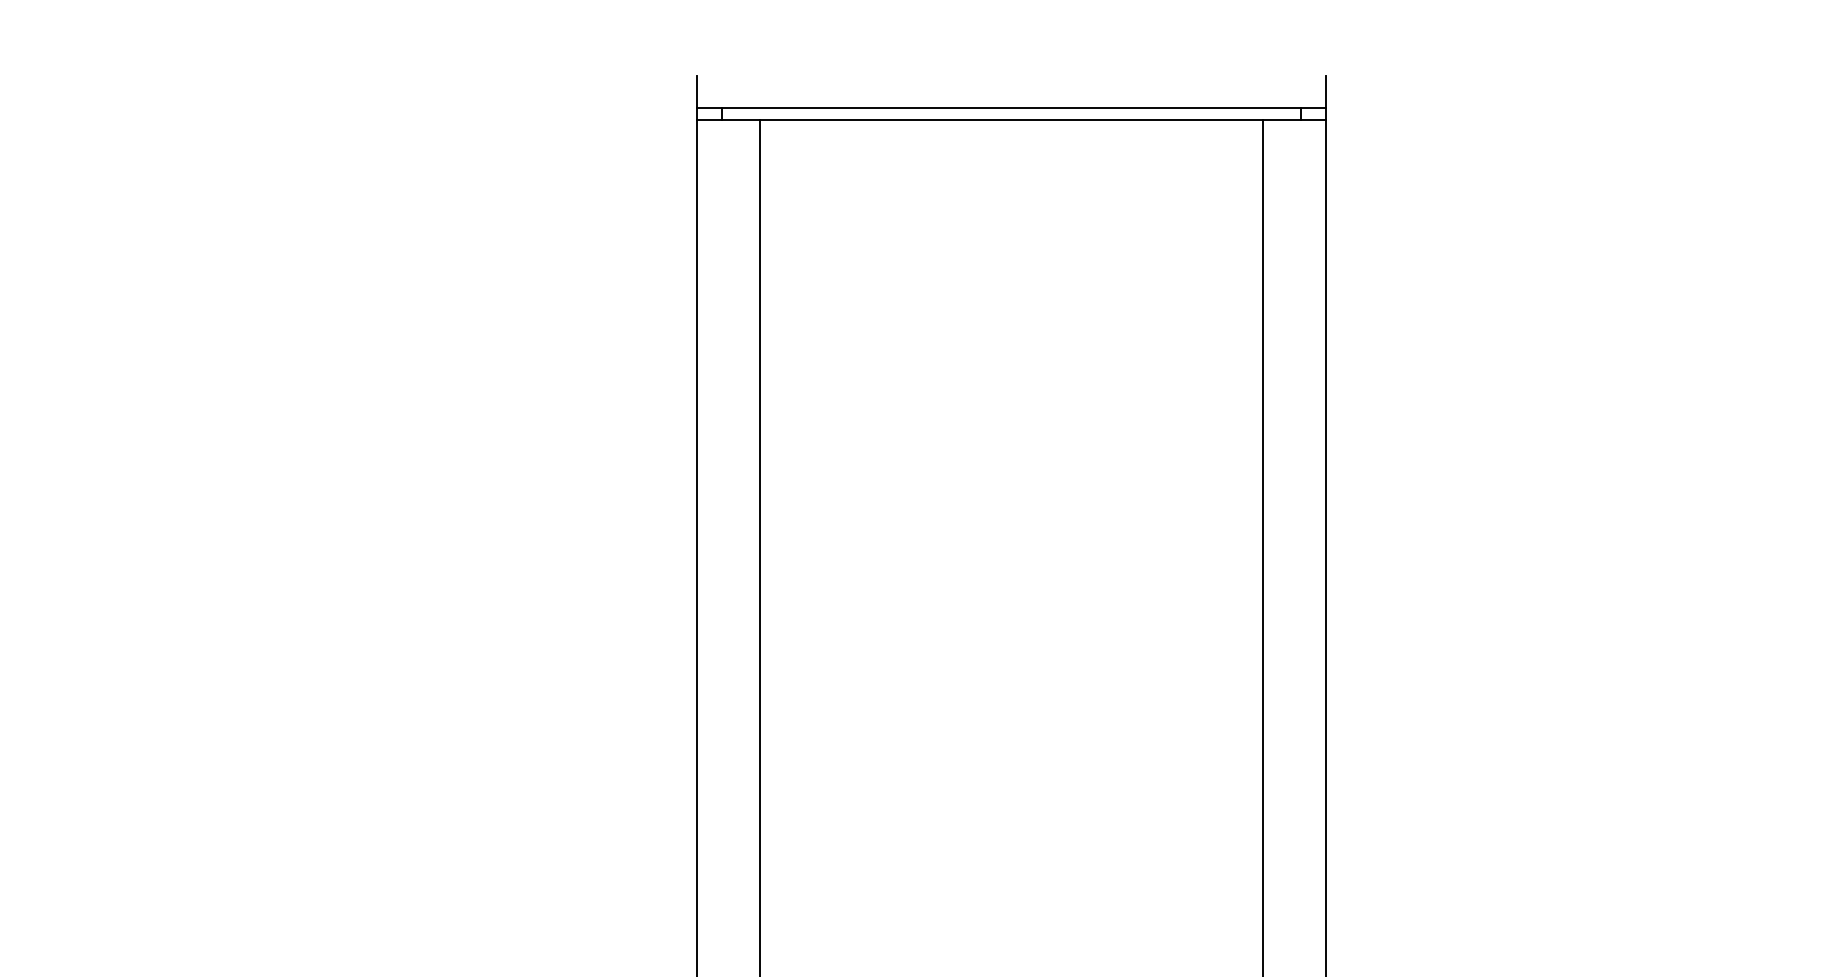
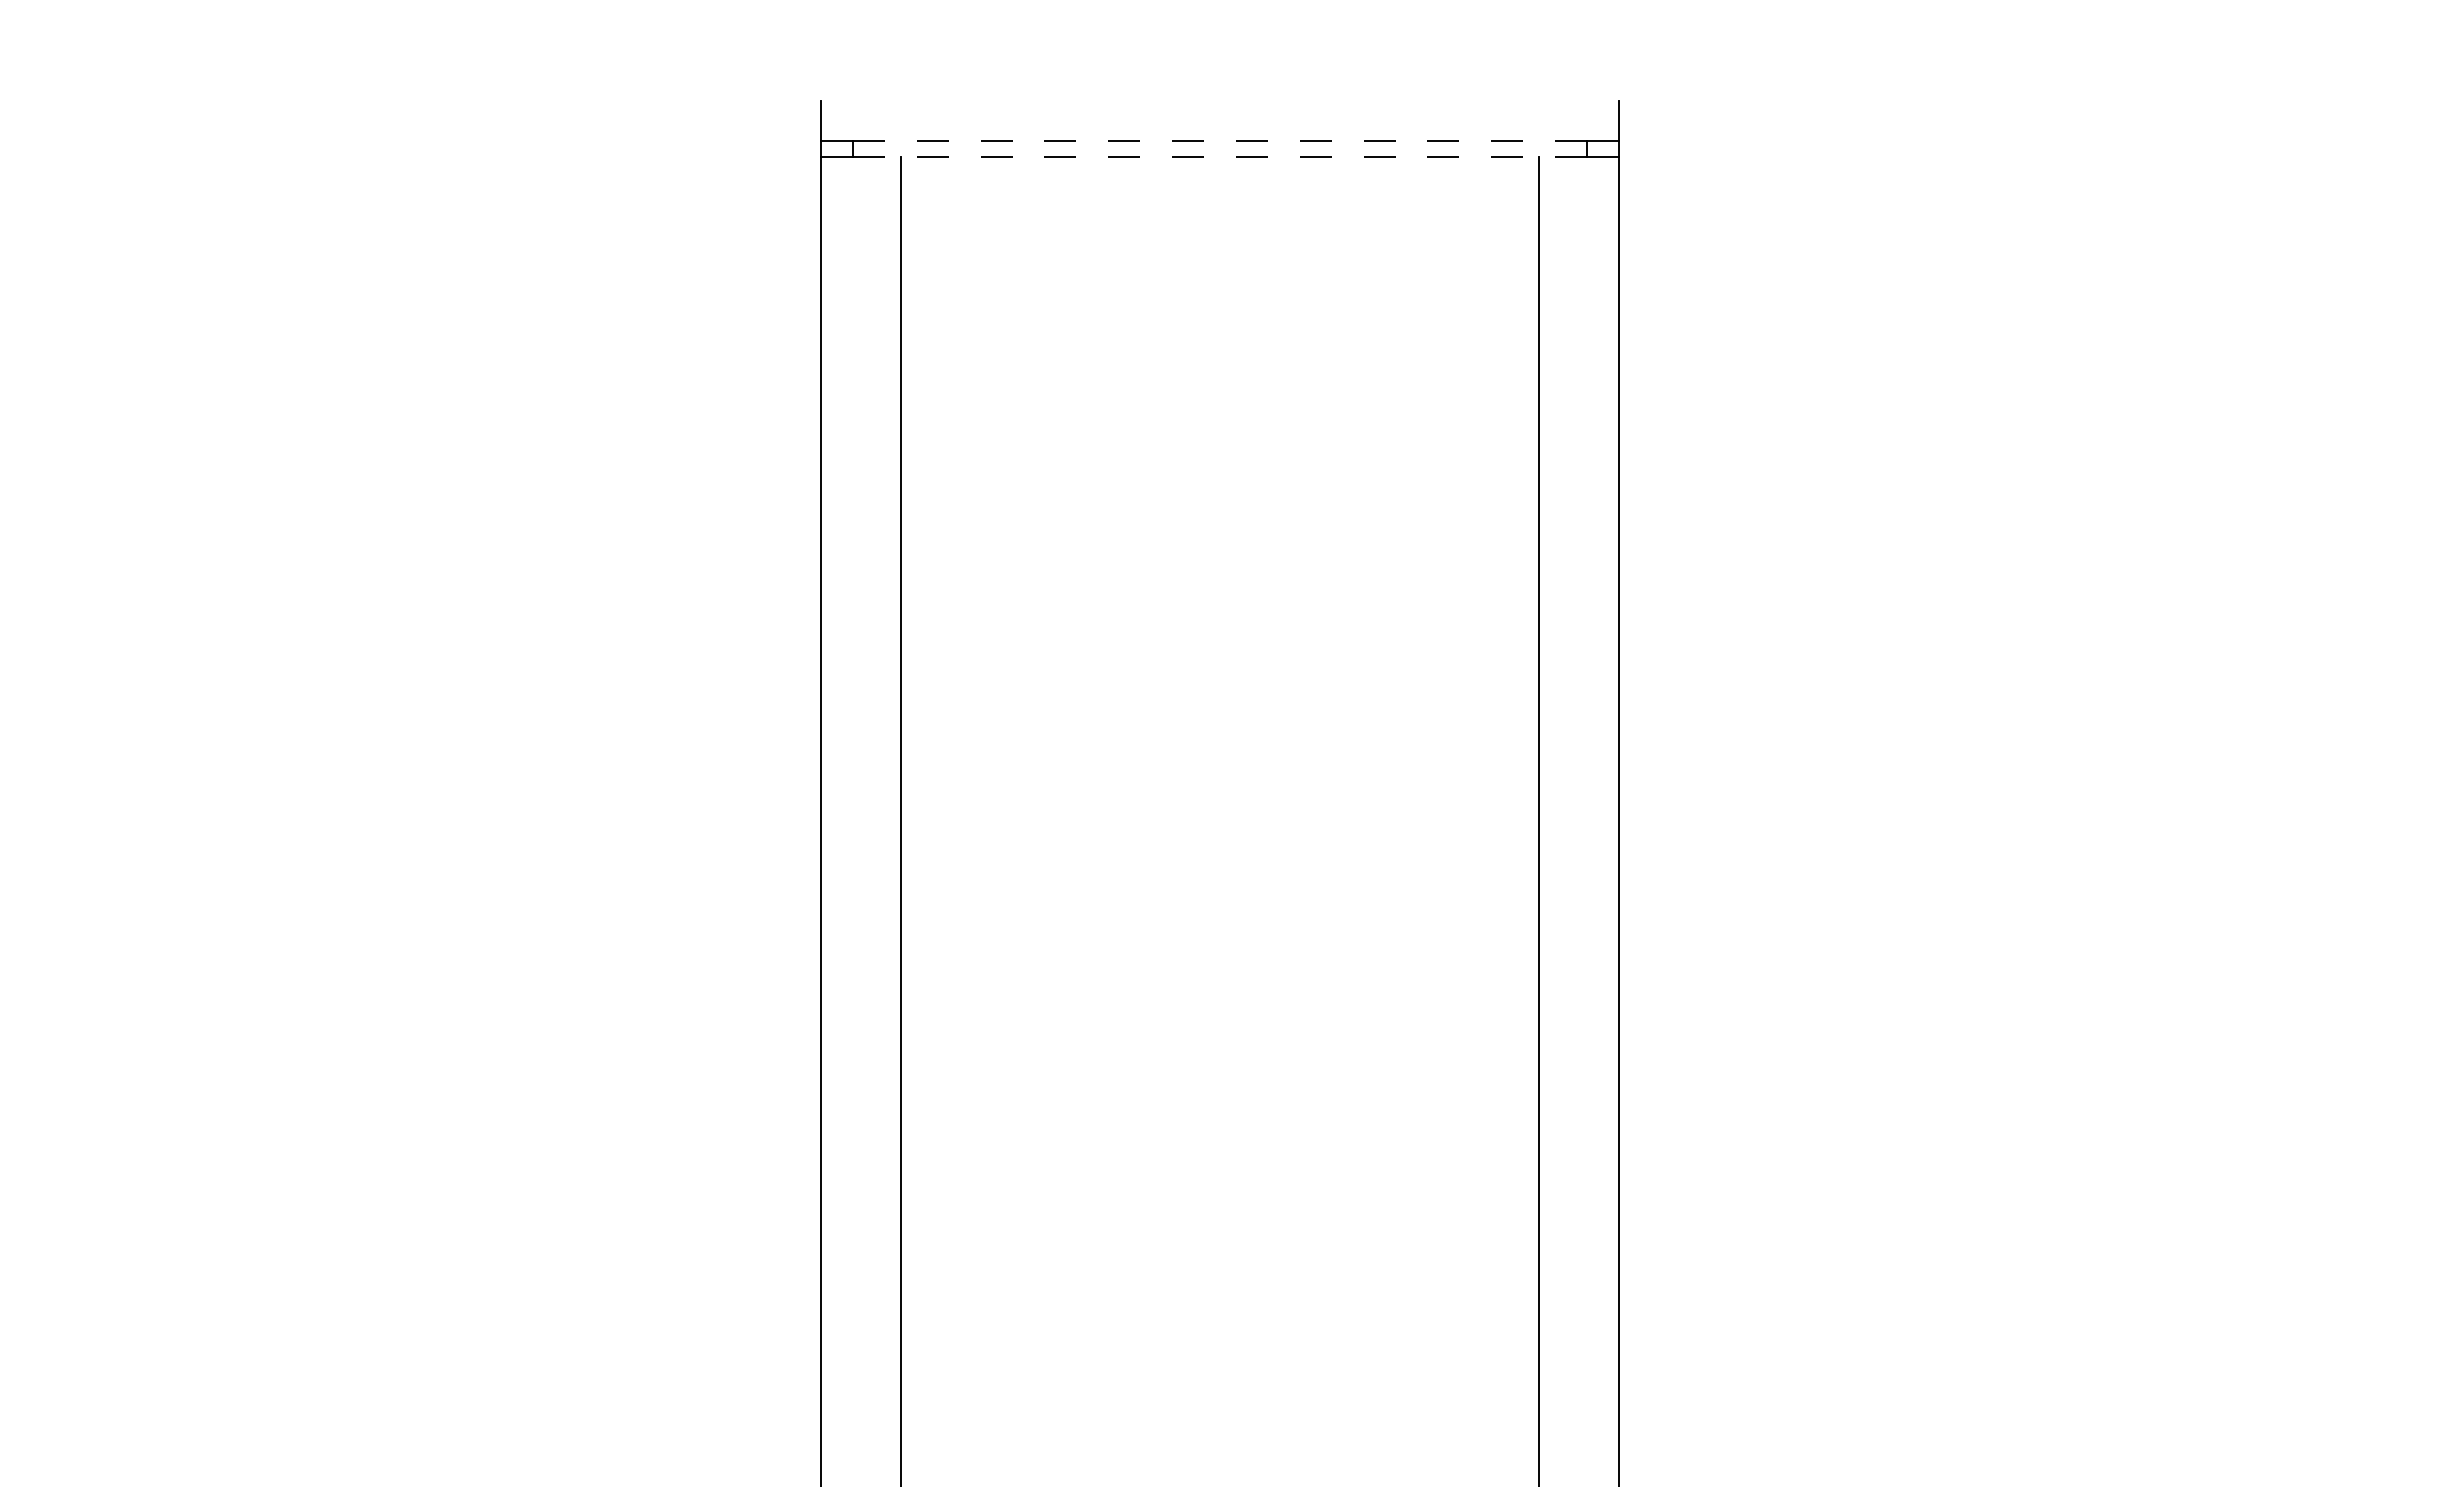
line: (1011, 107) -> (1219, 140), solid -> dashed
line: (1011, 120) -> (1219, 156), solid -> dashed

